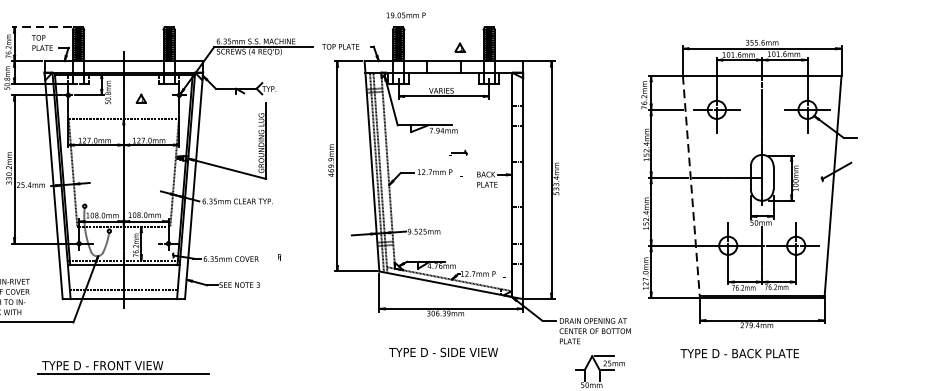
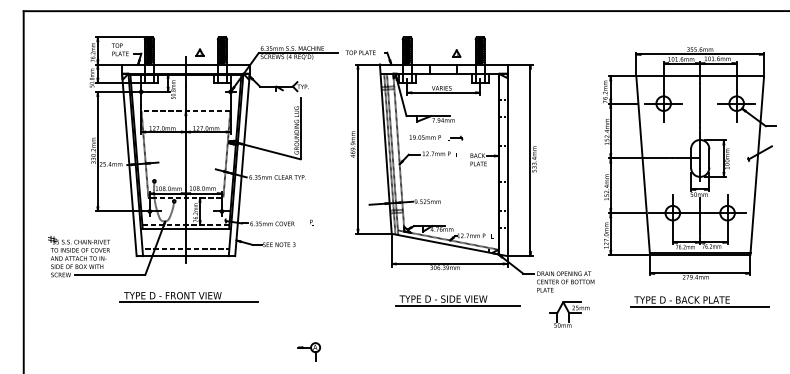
text: (405, 15) -> (424, 137), moved
line: (42, 27) -> (120, 37), dashed -> solid
part: (140, 98) -> (199, 52), moved
line: (691, 186) -> (643, 165), dashed -> solid
line: (460, 360) -> (457, 305), added
line: (761, 361) -> (699, 306), added
part: (122, 367) -> (188, 297), moved

